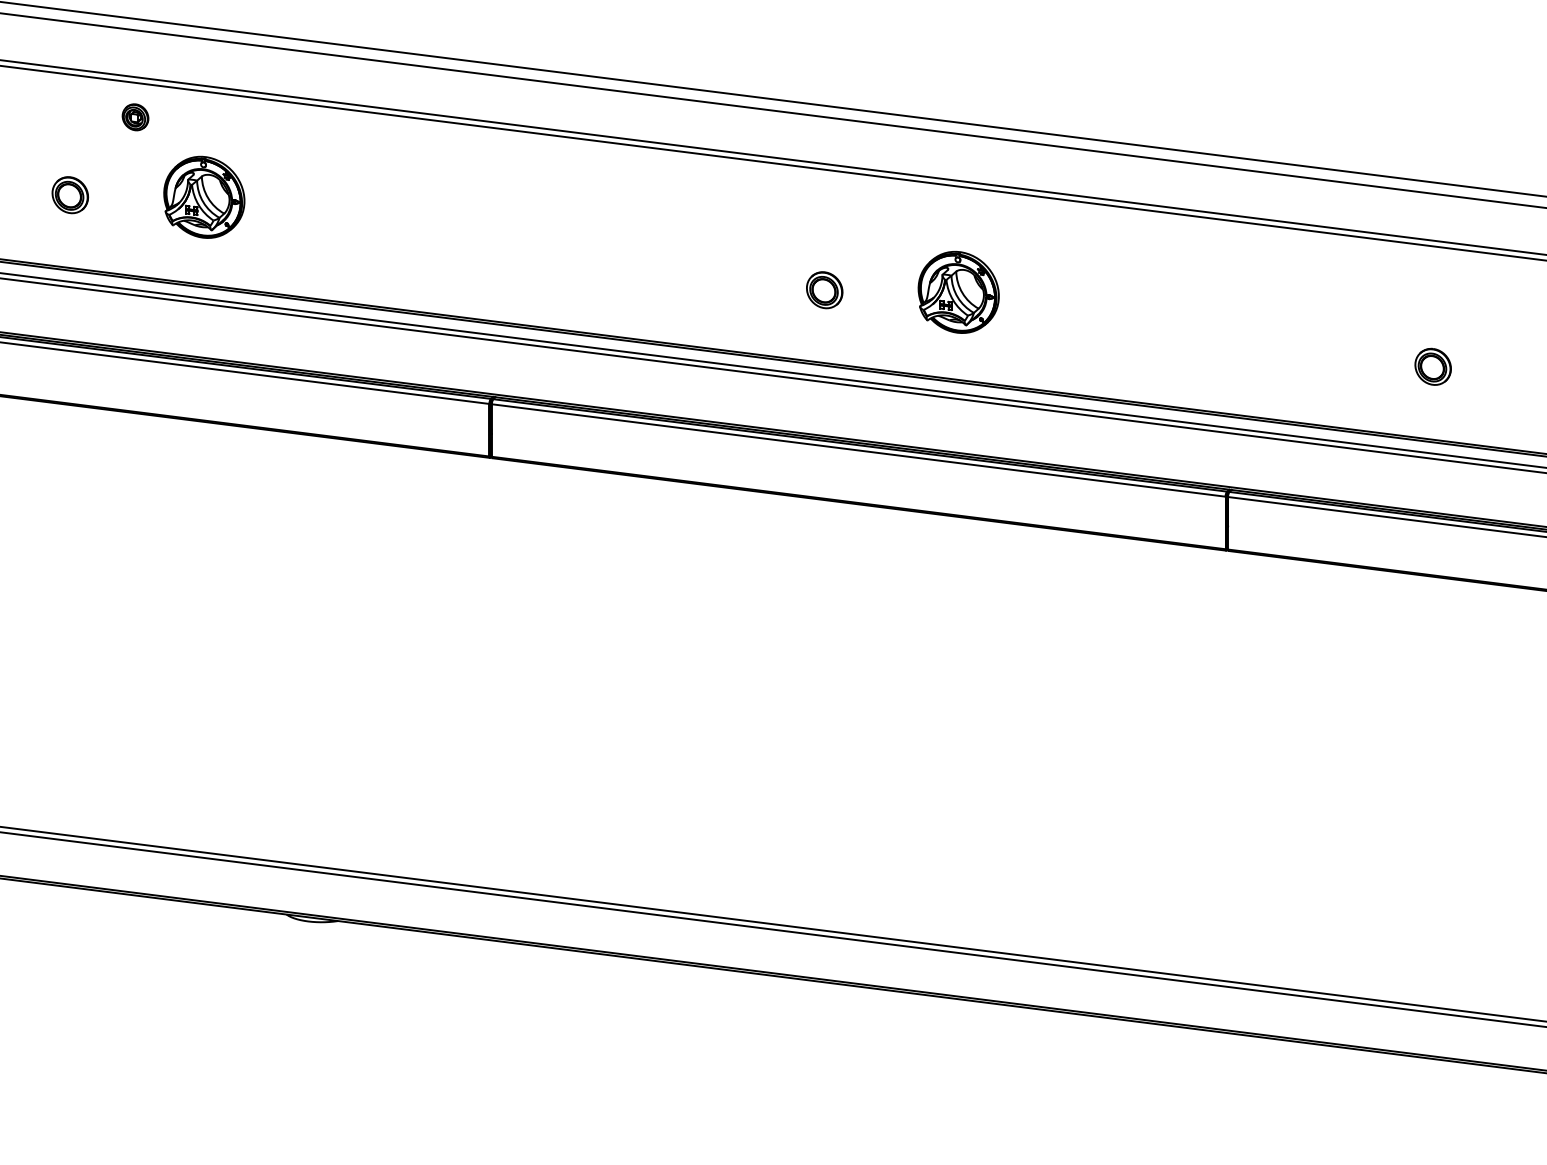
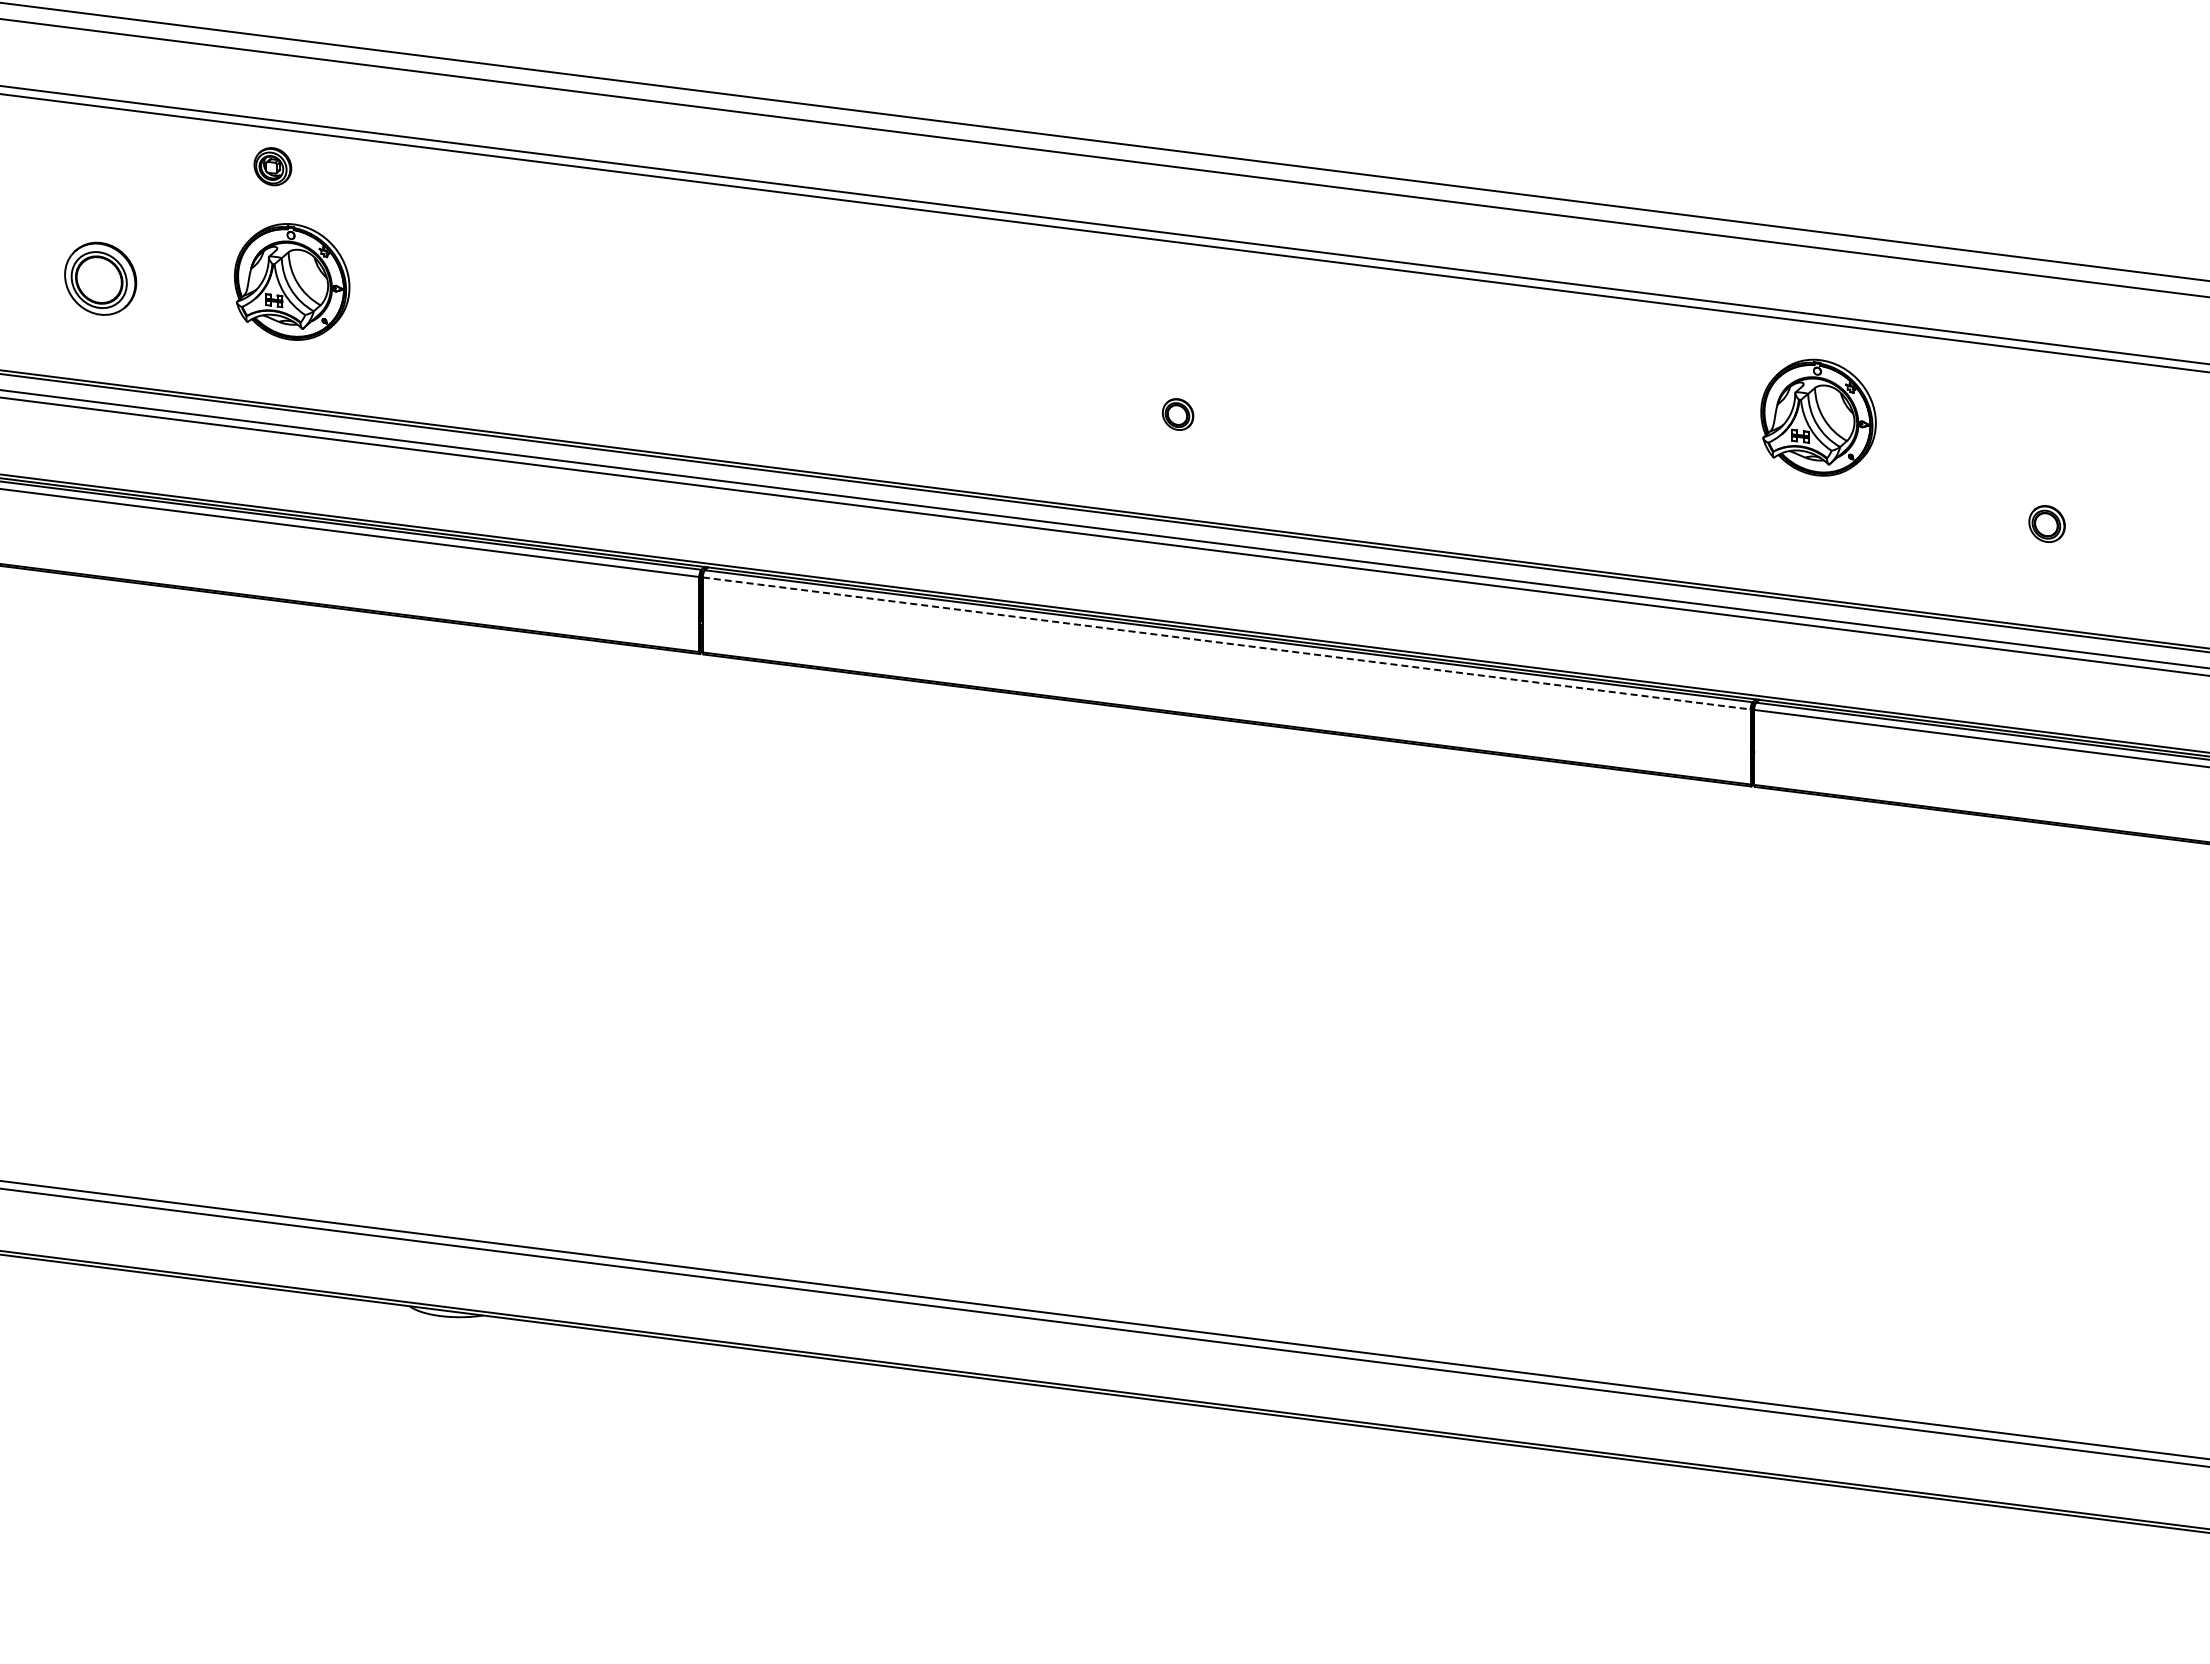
part: (135, 117) -> (272, 166), moved
part: (70, 194) -> (100, 278), size x1.4
part: (824, 290) -> (1177, 414), size x0.6
part: (958, 292) -> (1818, 417), moved
part: (1432, 366) -> (2046, 523), size x0.7
line: (859, 450) -> (1227, 643), solid -> dashed

